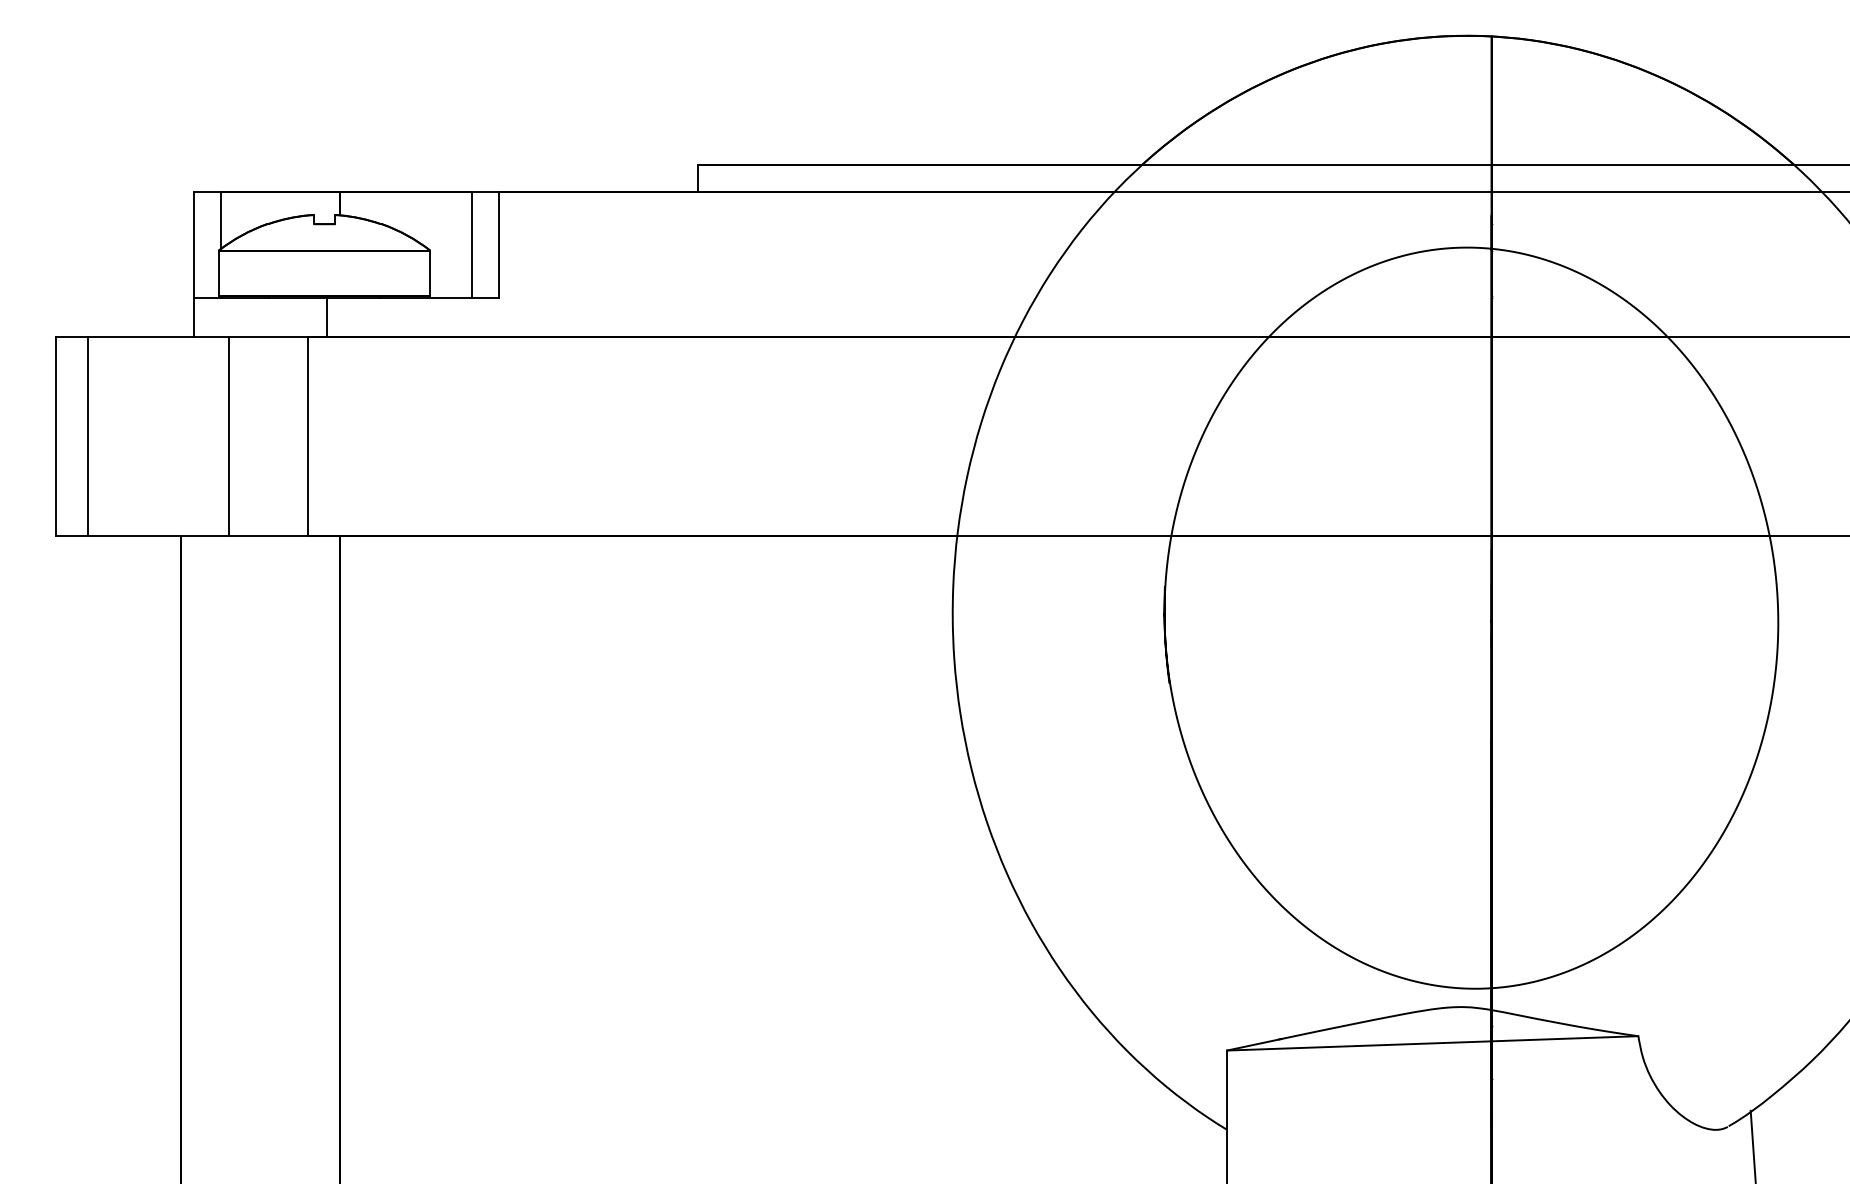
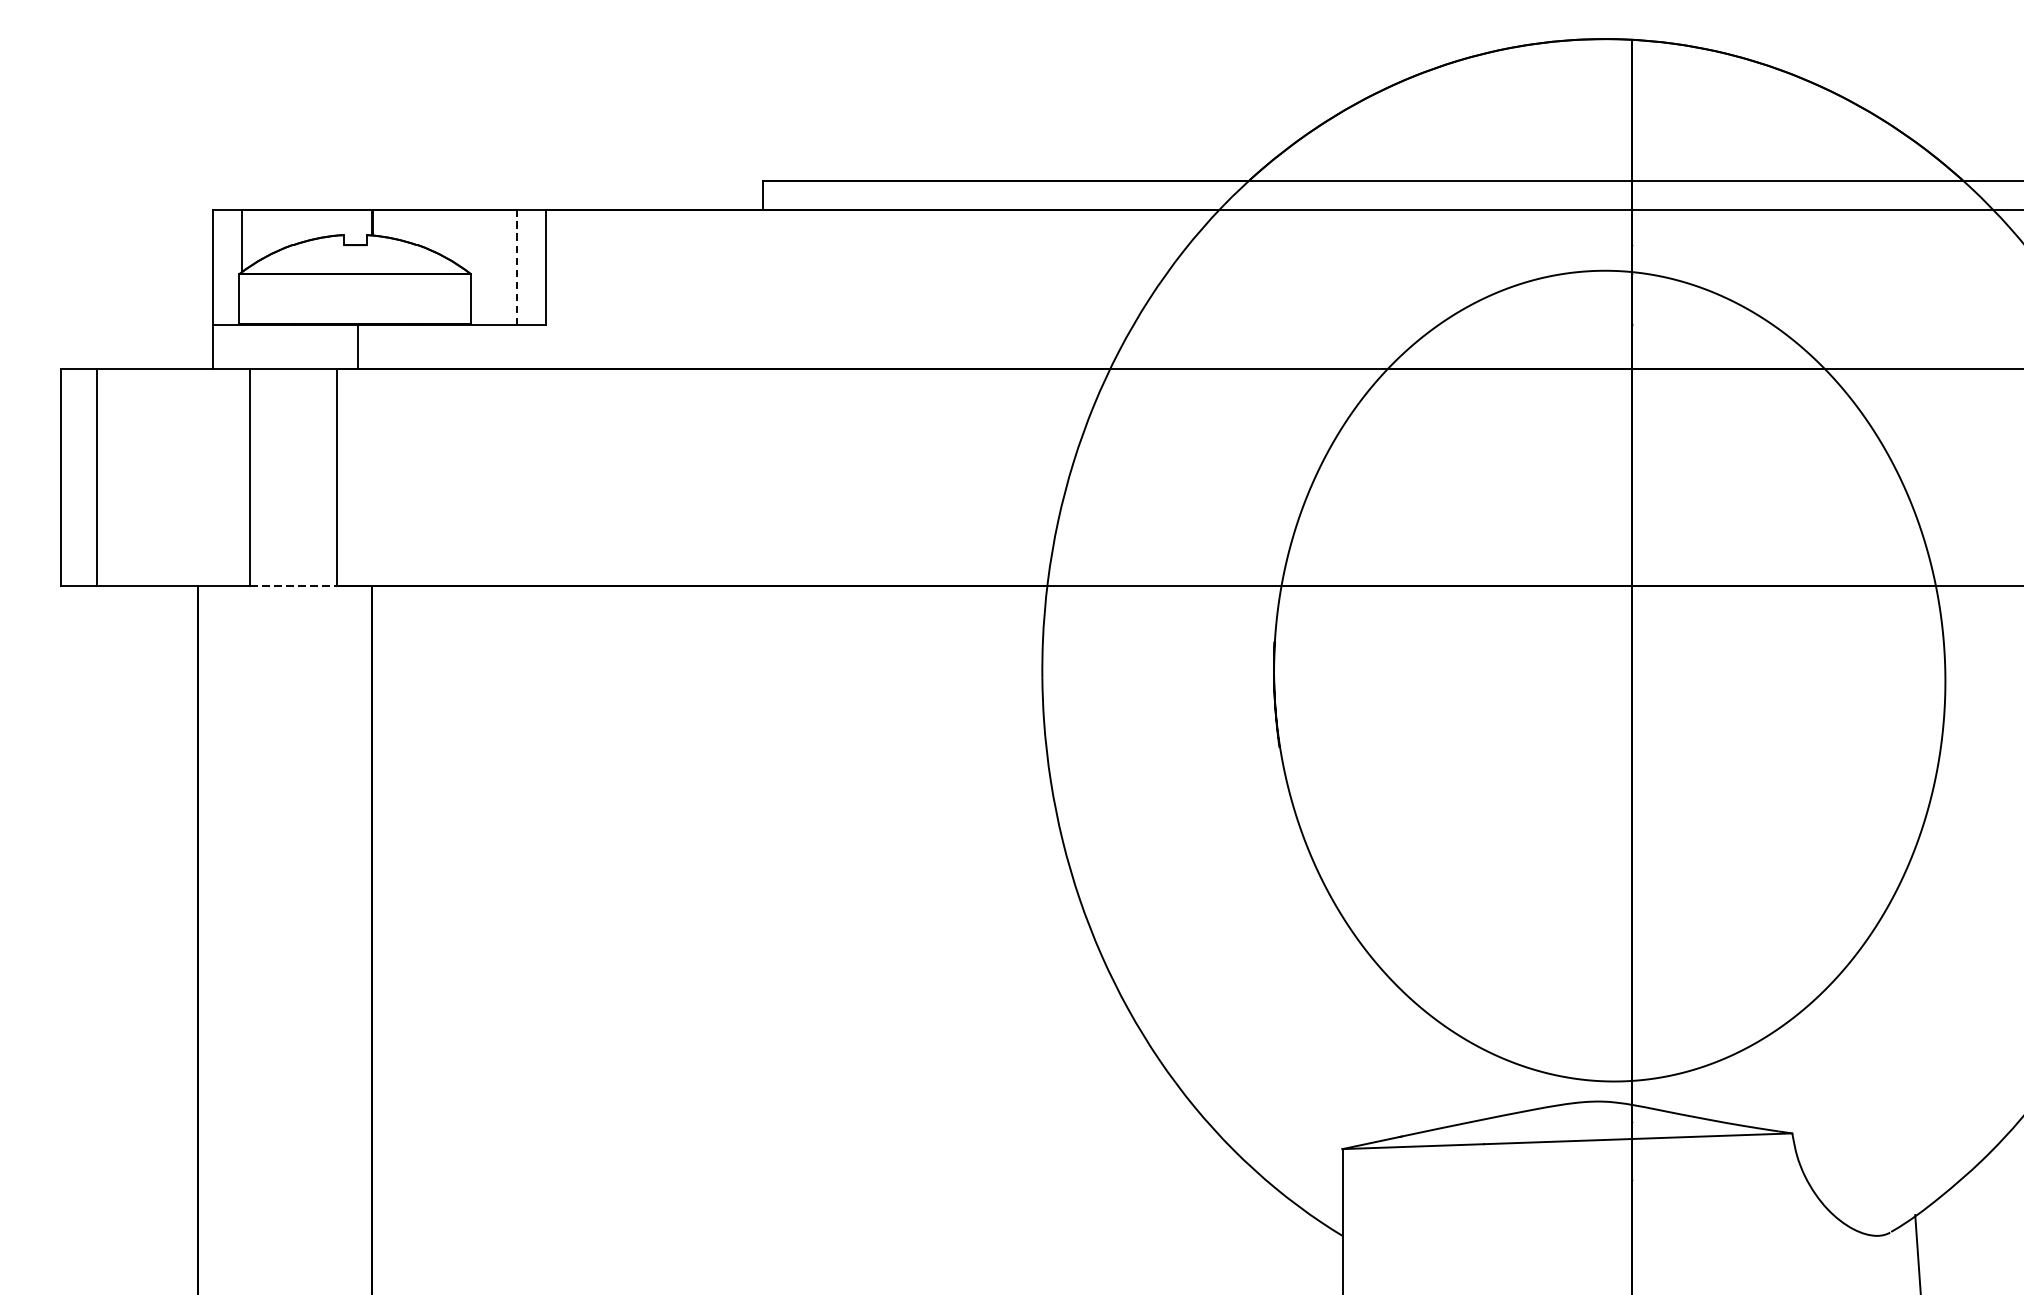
line: (472, 244) -> (517, 267), solid -> dashed
line: (268, 535) -> (293, 585), solid -> dashed

